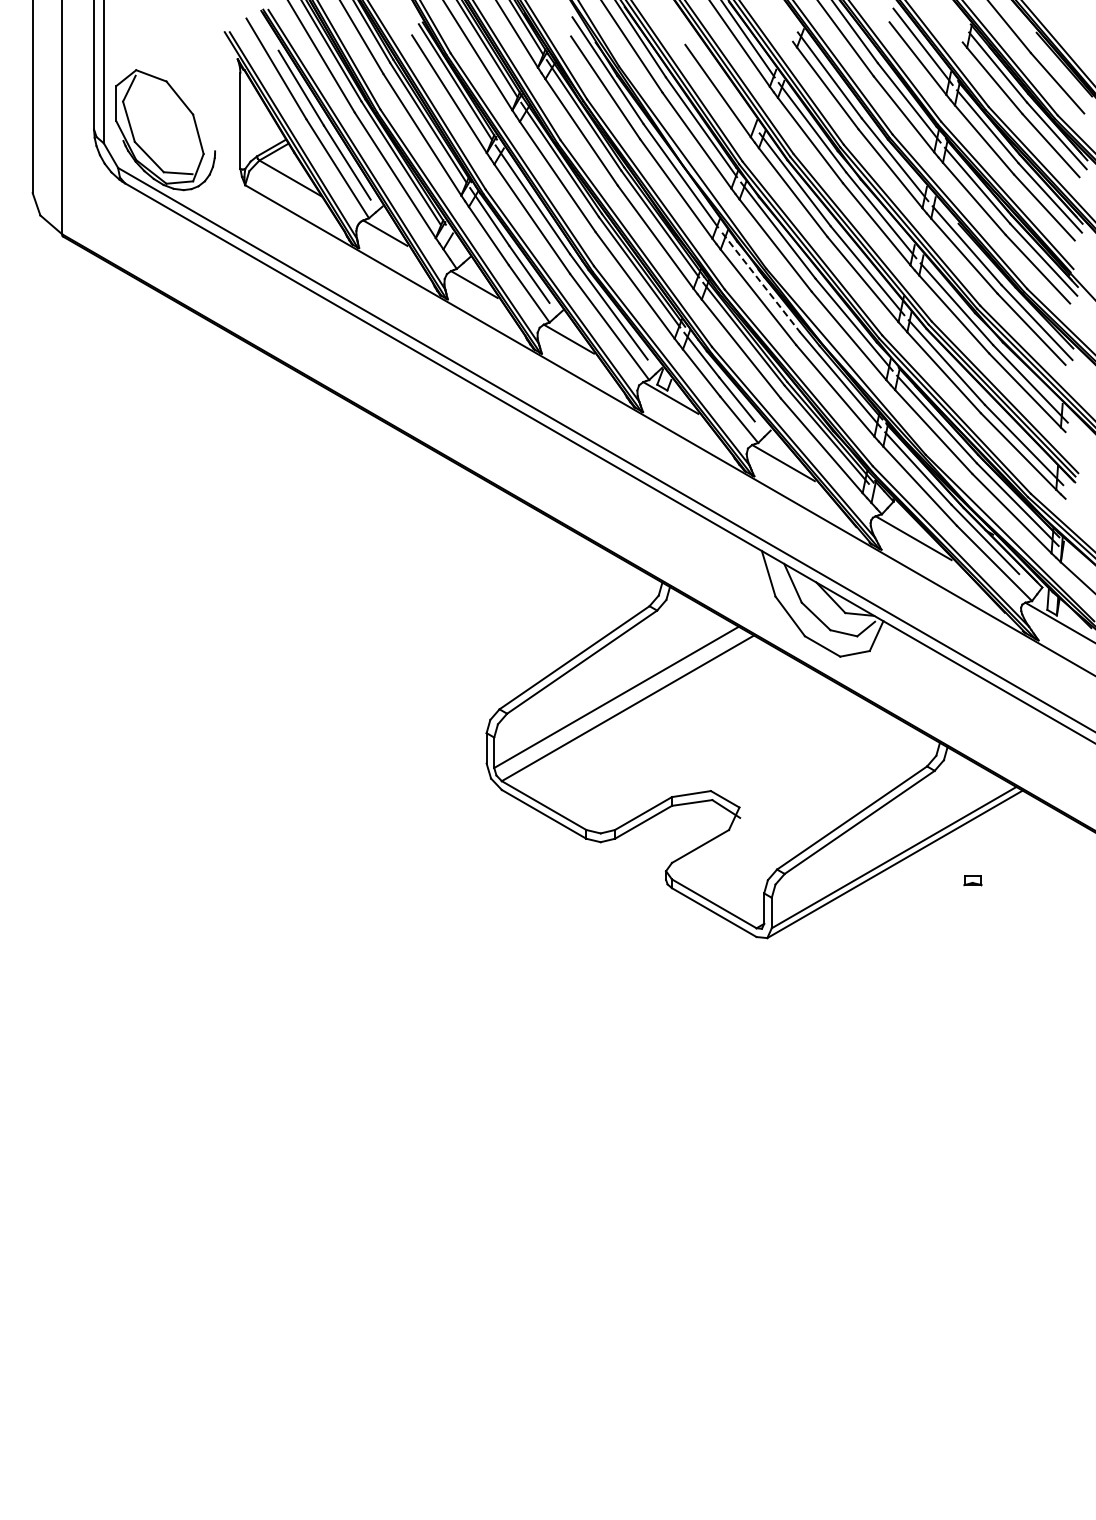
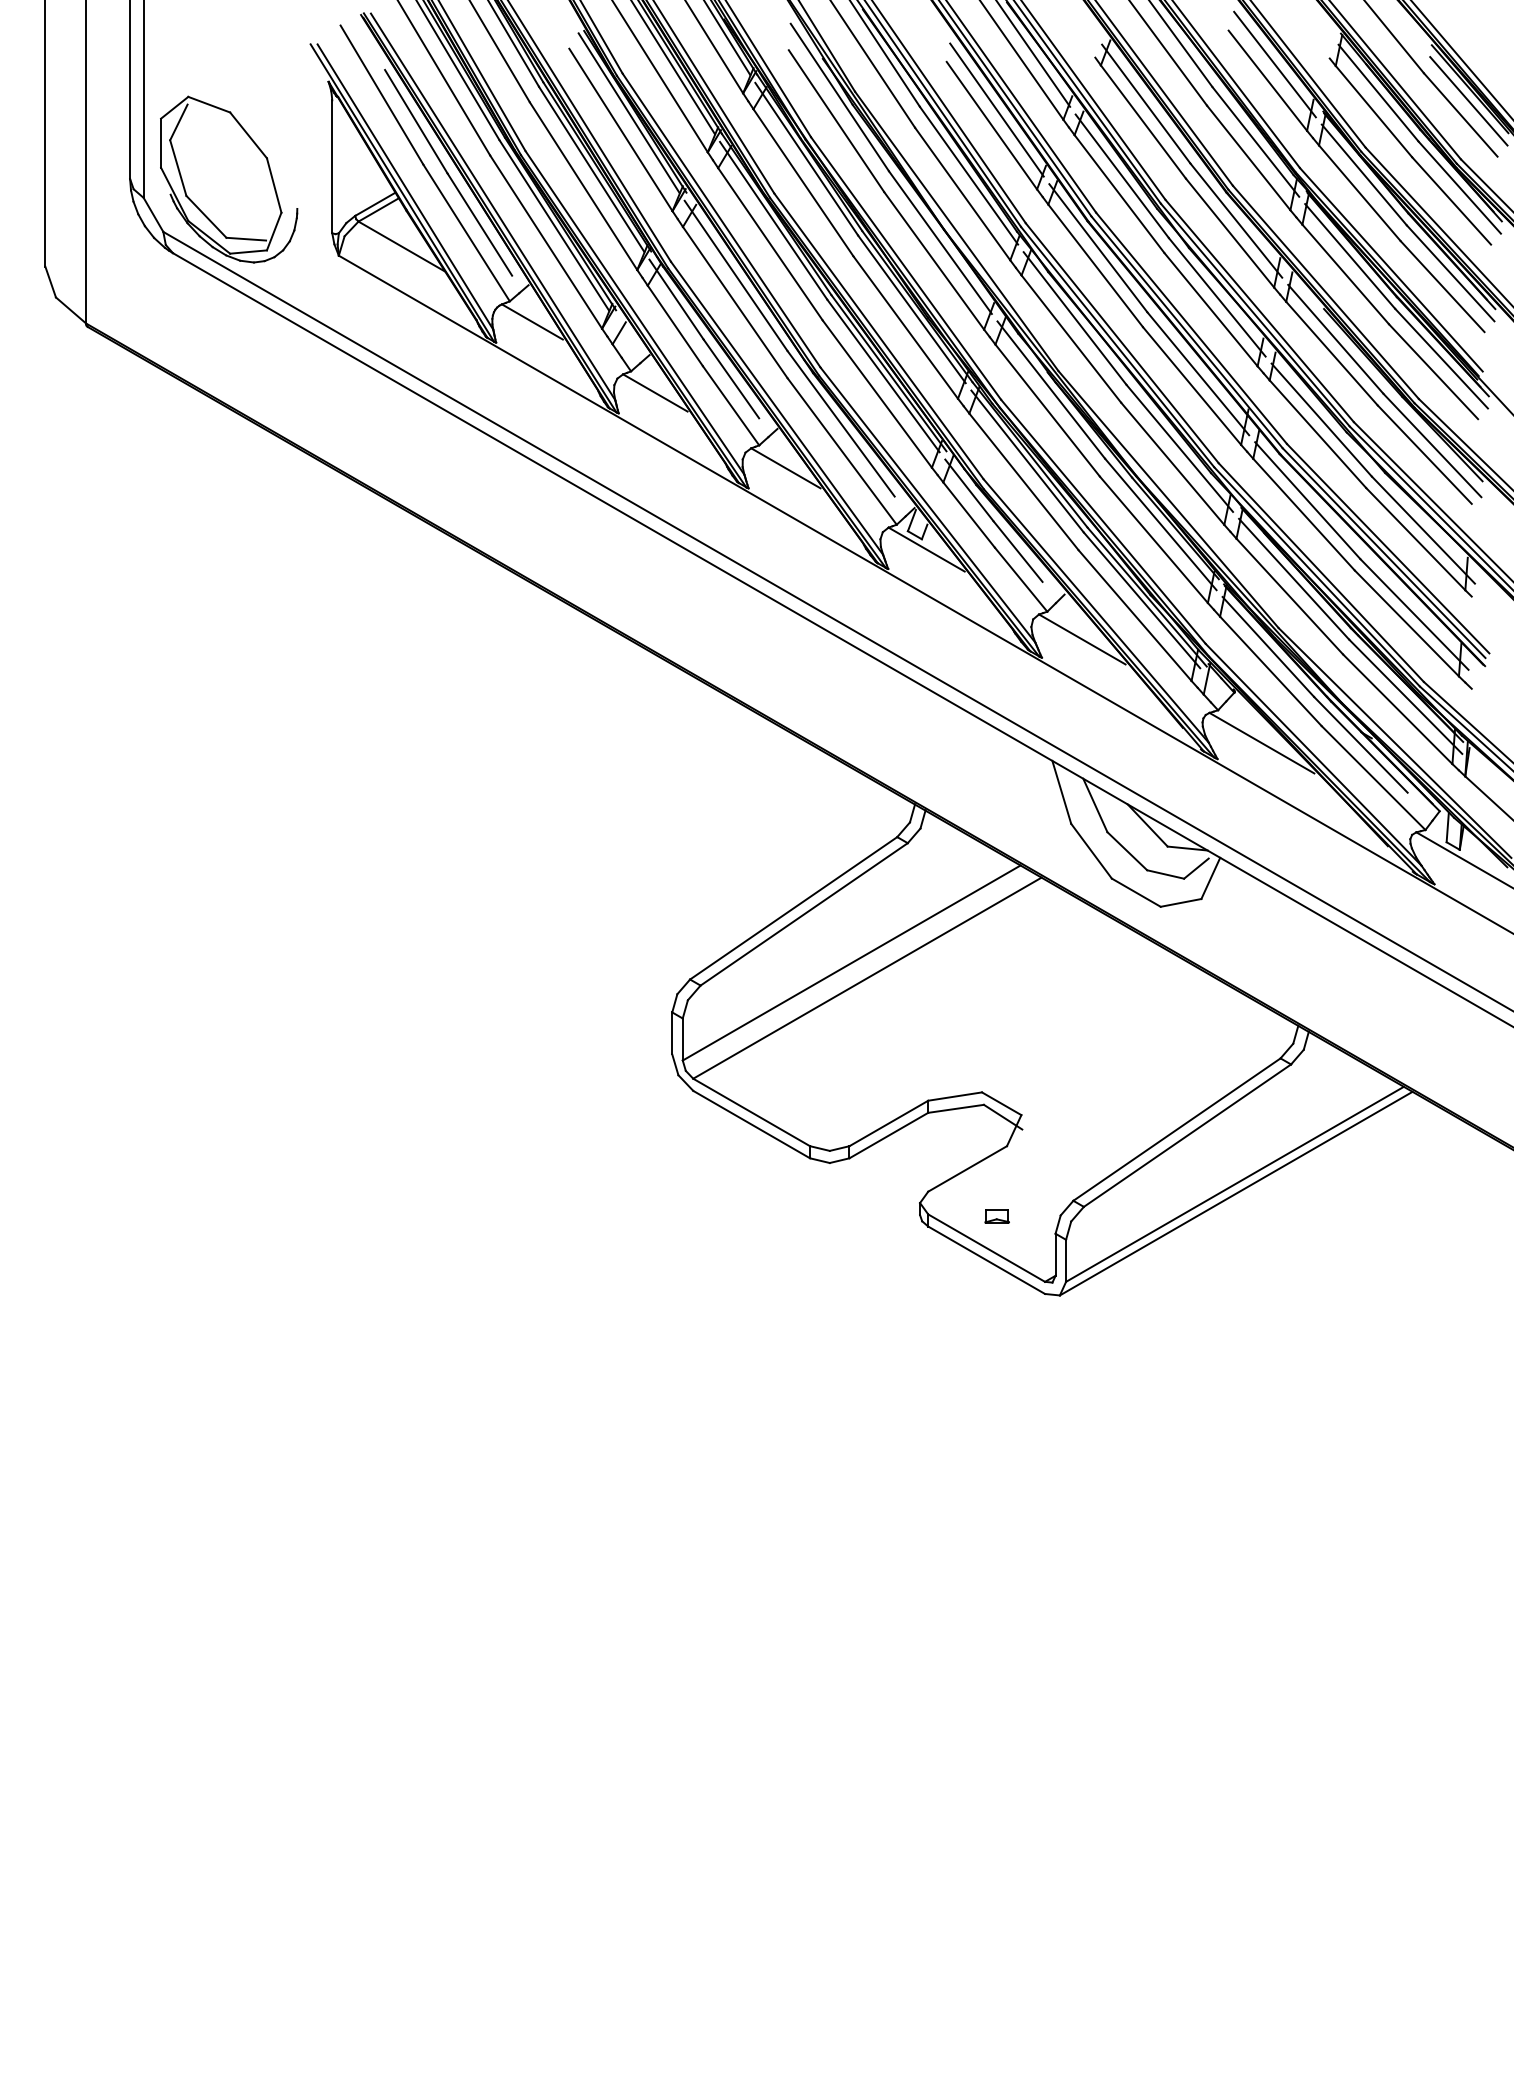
line: (1063, 73) -> (1468, 101), added
line: (721, 79) -> (996, 109), added
line: (761, 282) -> (1051, 390), dashed -> solid
part: (972, 880) -> (996, 1215), moved

